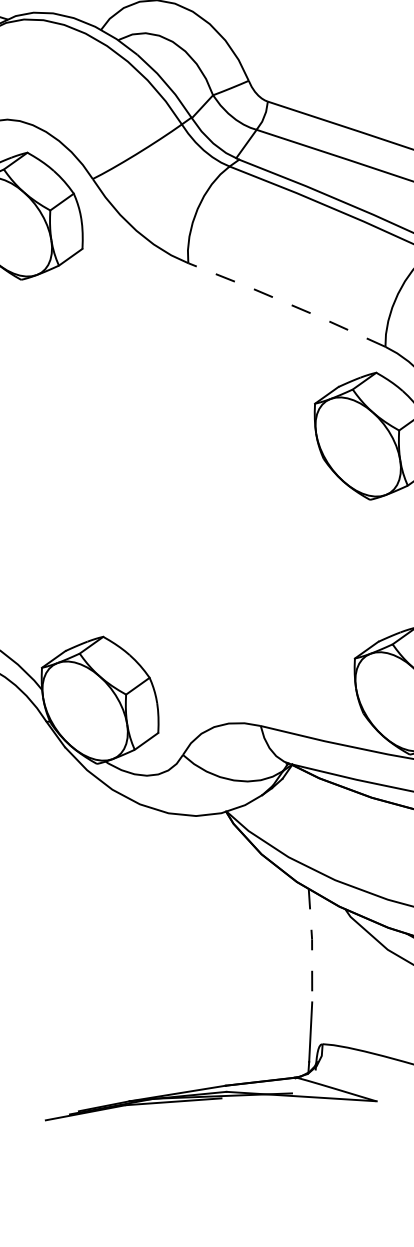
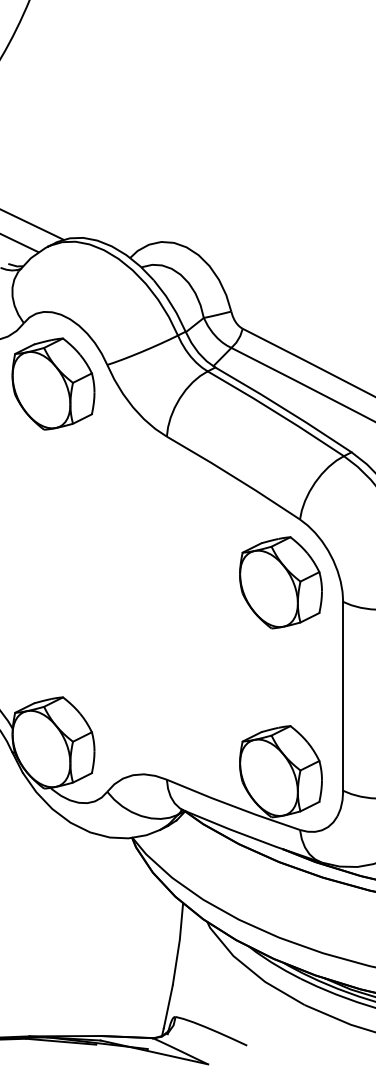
line: (286, 302) -> (233, 476), dashed -> solid
line: (312, 944) -> (179, 943), dashed -> solid

